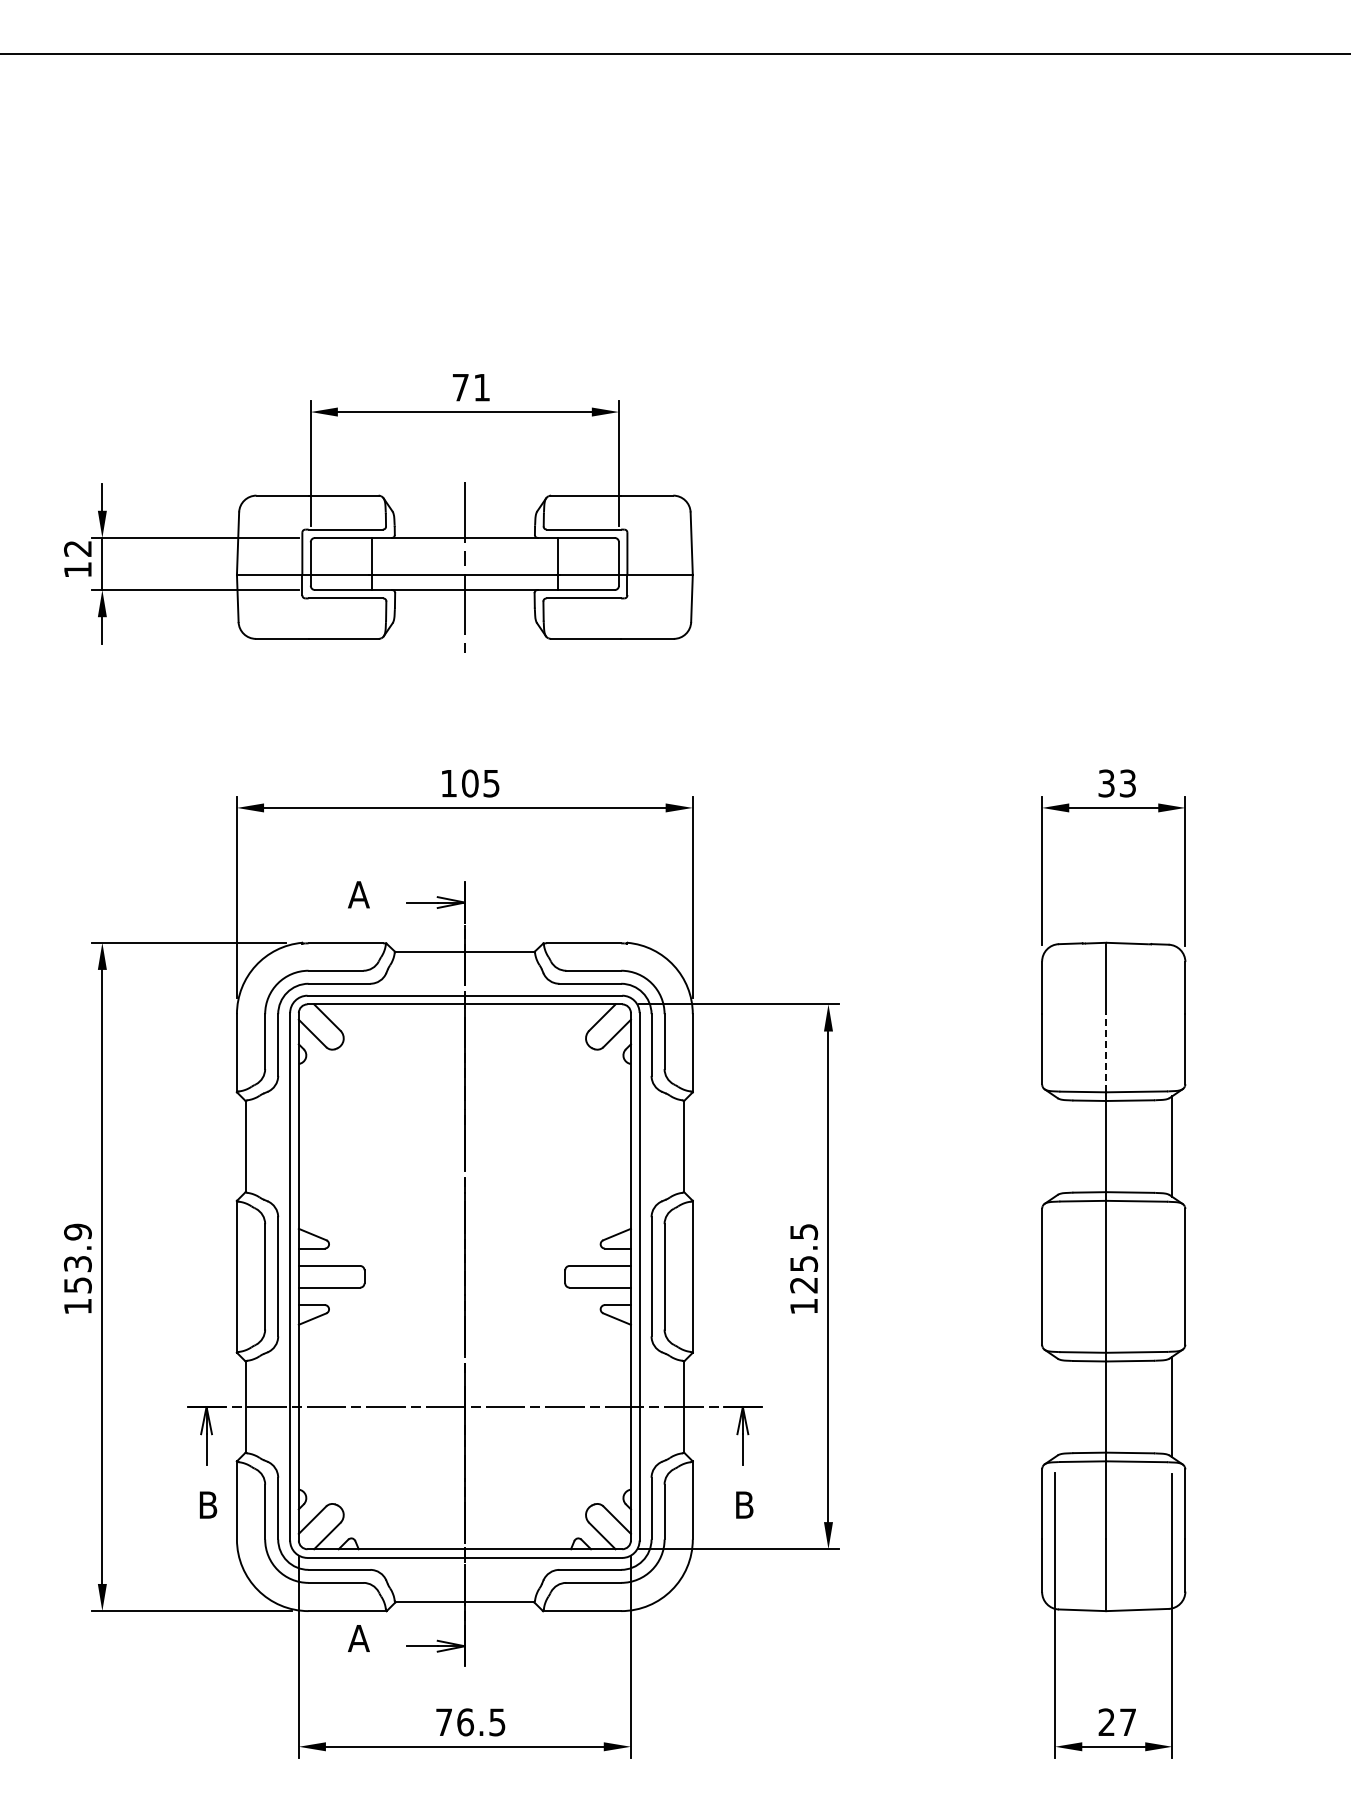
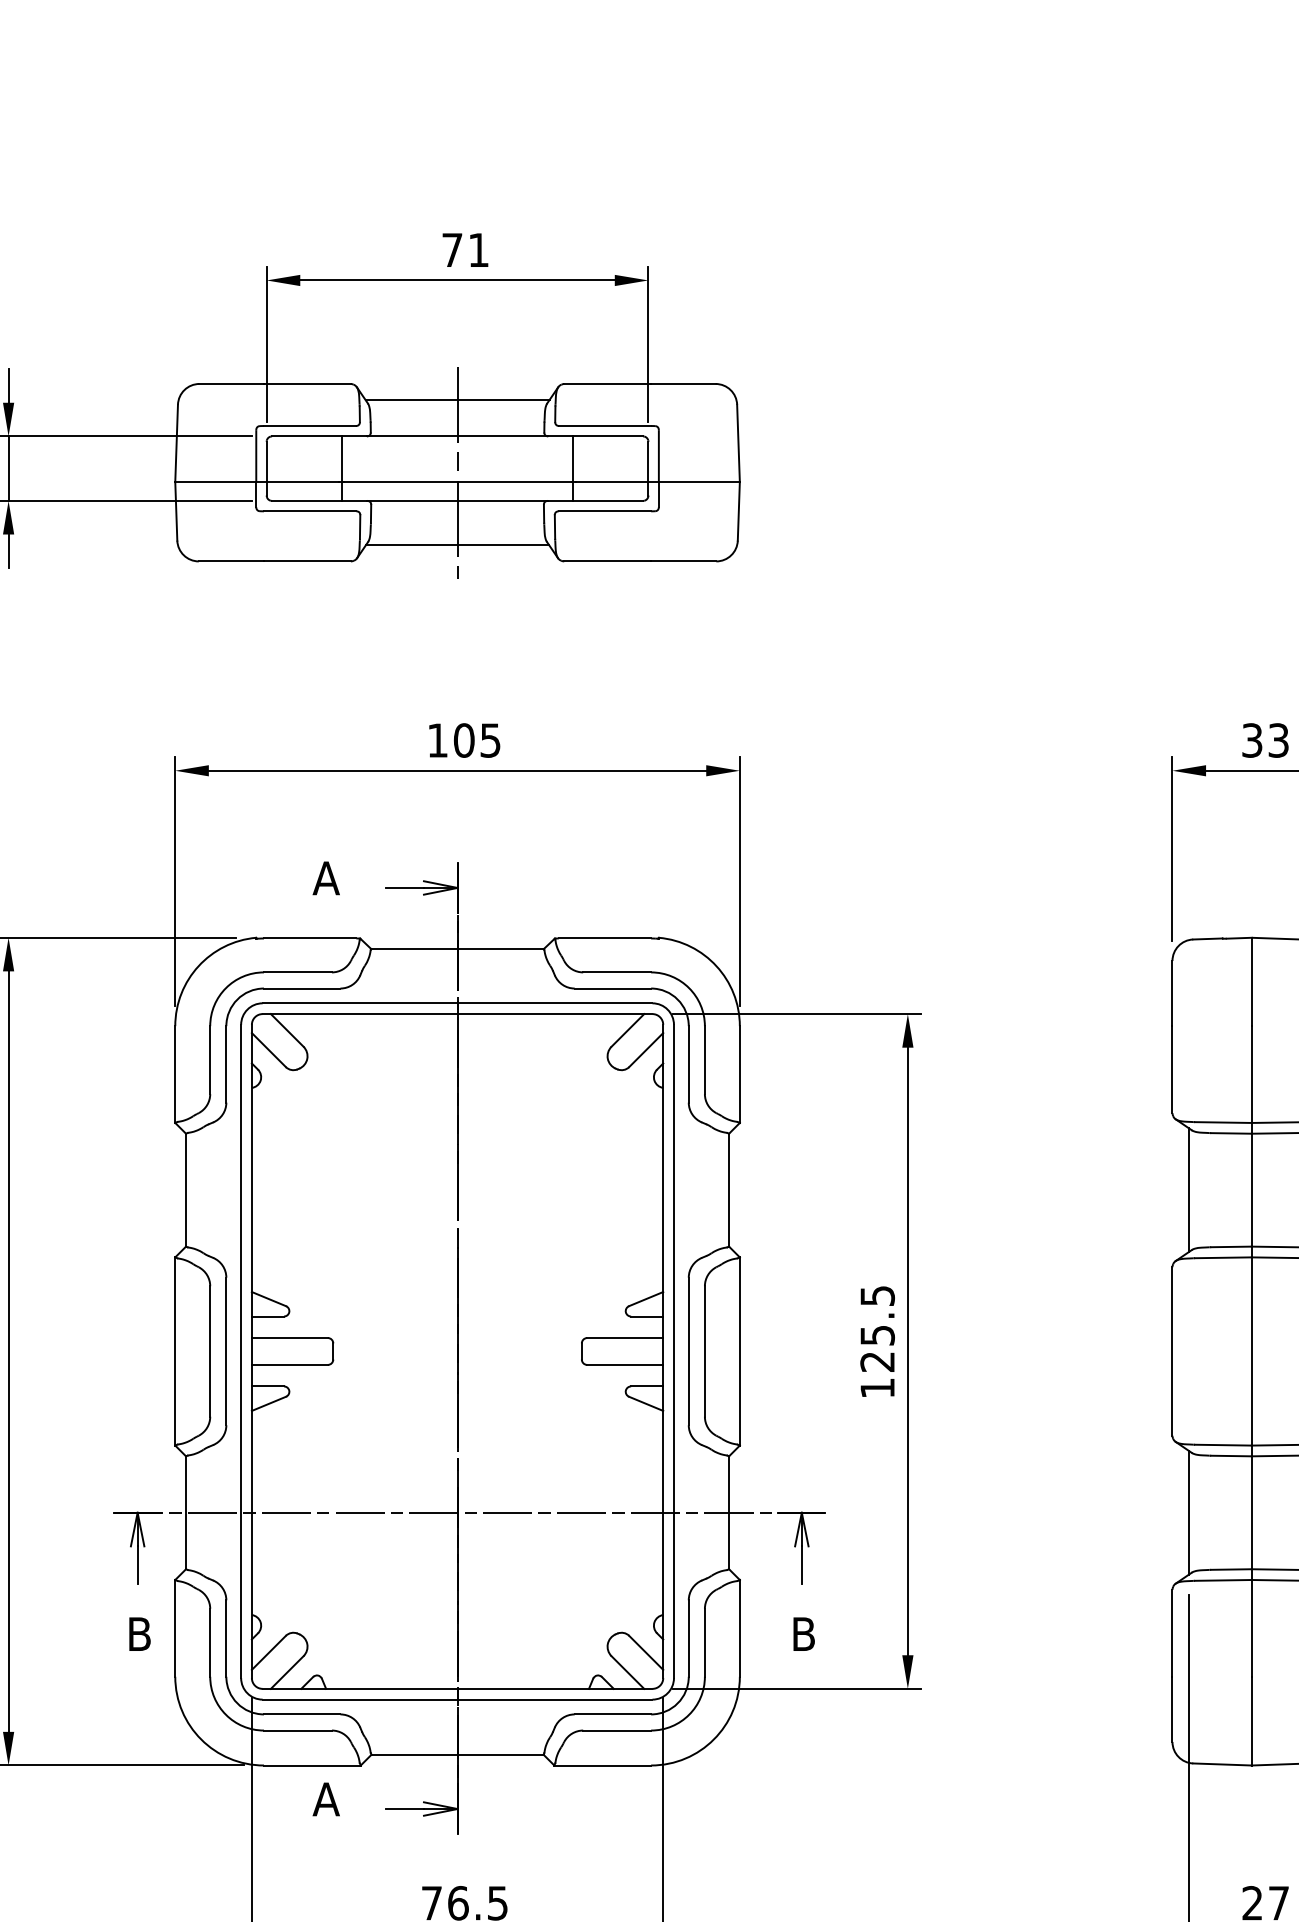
line: (464, 508) -> (457, 399), added
line: (464, 625) -> (457, 544), added
line: (1106, 1052) -> (1252, 1073), dashed -> solid
line: (1055, 1146) -> (1189, 1190), added
line: (1055, 1406) -> (1189, 1512), added

